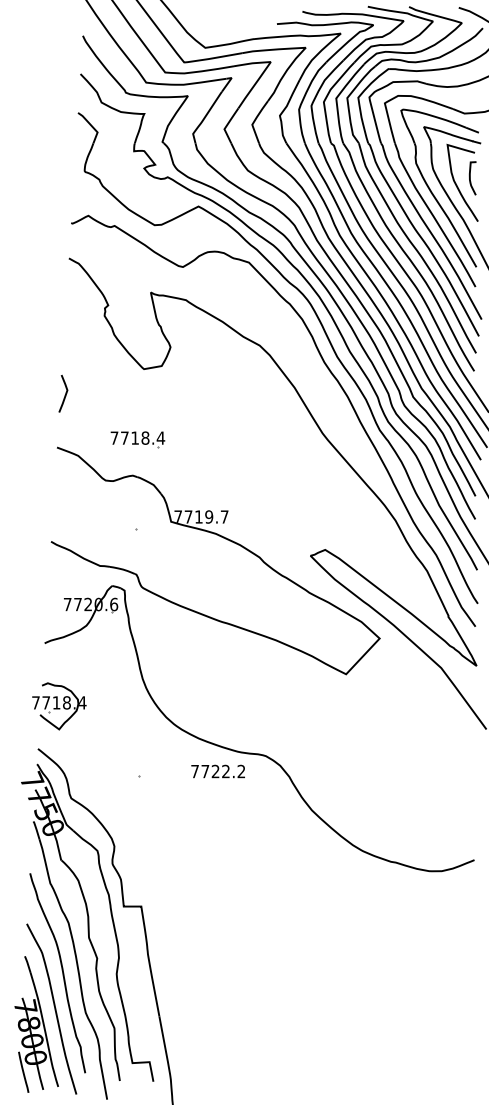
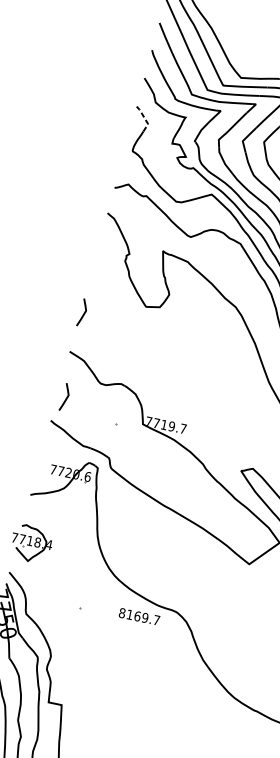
line: (91, 126) -> (144, 118), solid -> dashed
part: (137, 439) -> (130, 358), removed
line: (65, 507) -> (66, 397), added
text: (218, 771) -> (139, 616), 7722.2 -> 8169.7

